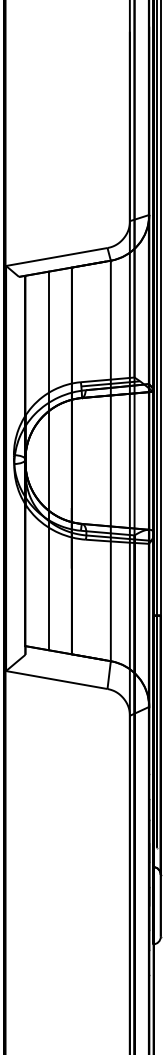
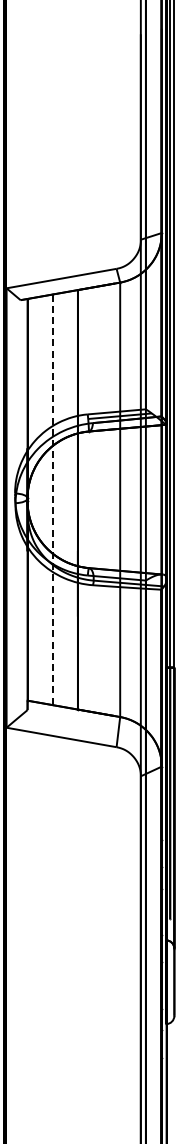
line: (48, 461) -> (52, 500), solid -> dashed

